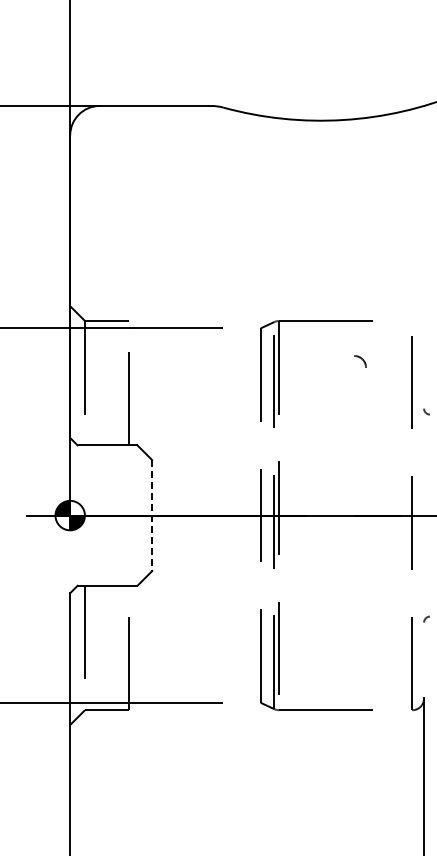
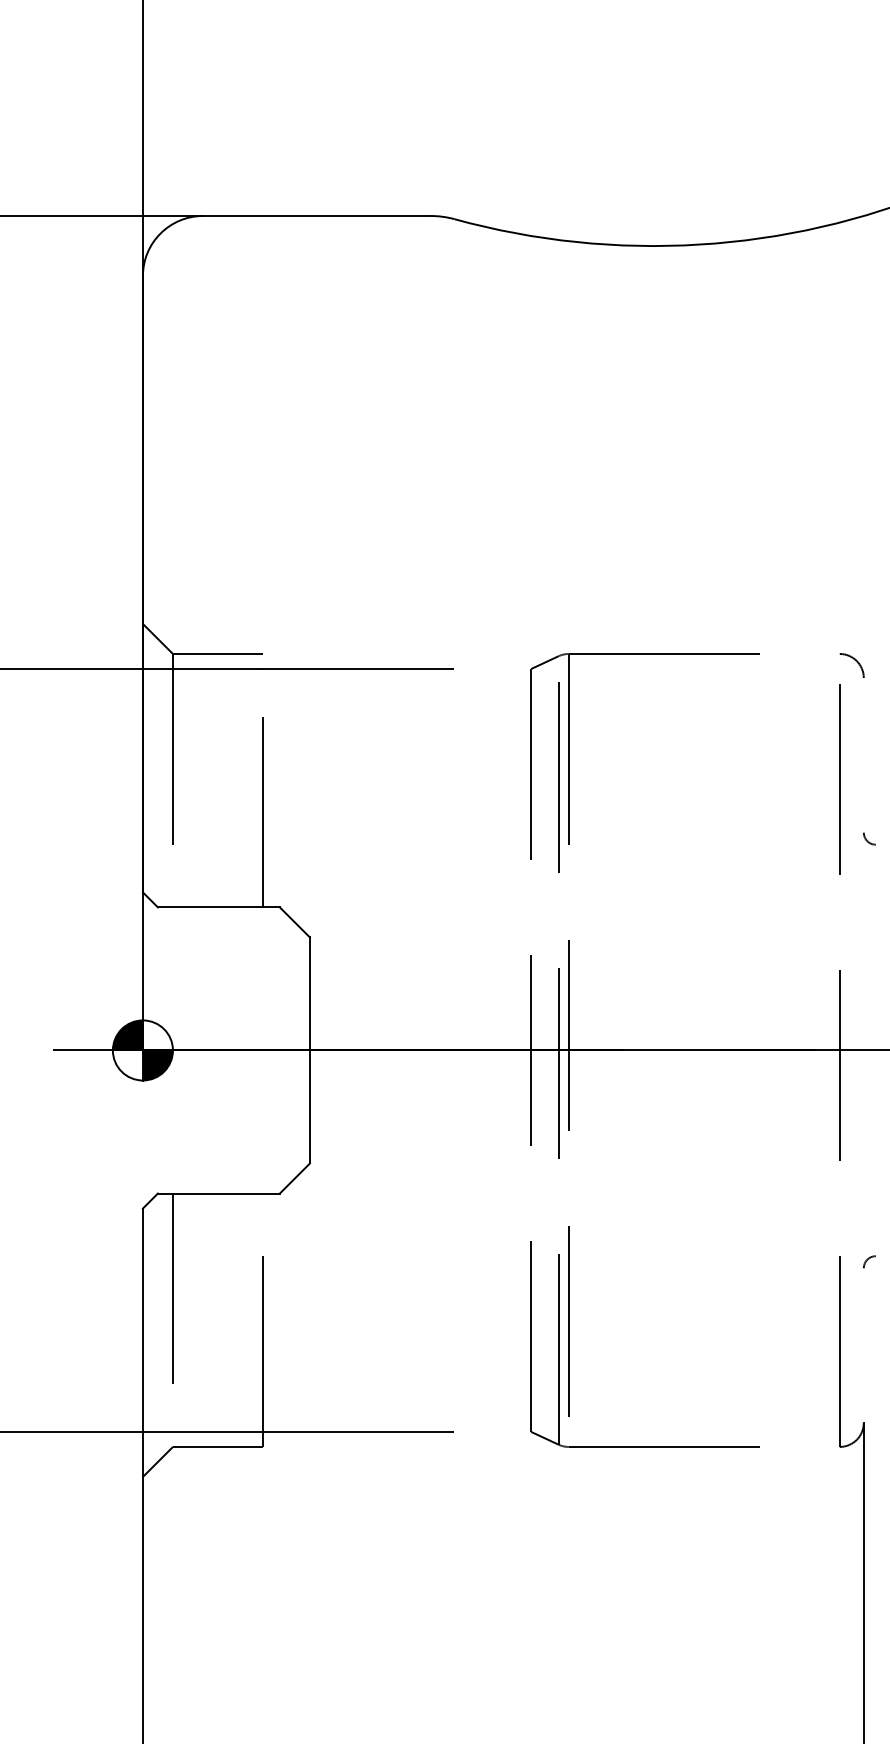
arc: (361, 359) -> (854, 661), moved
line: (152, 516) -> (310, 1052), dashed -> solid

